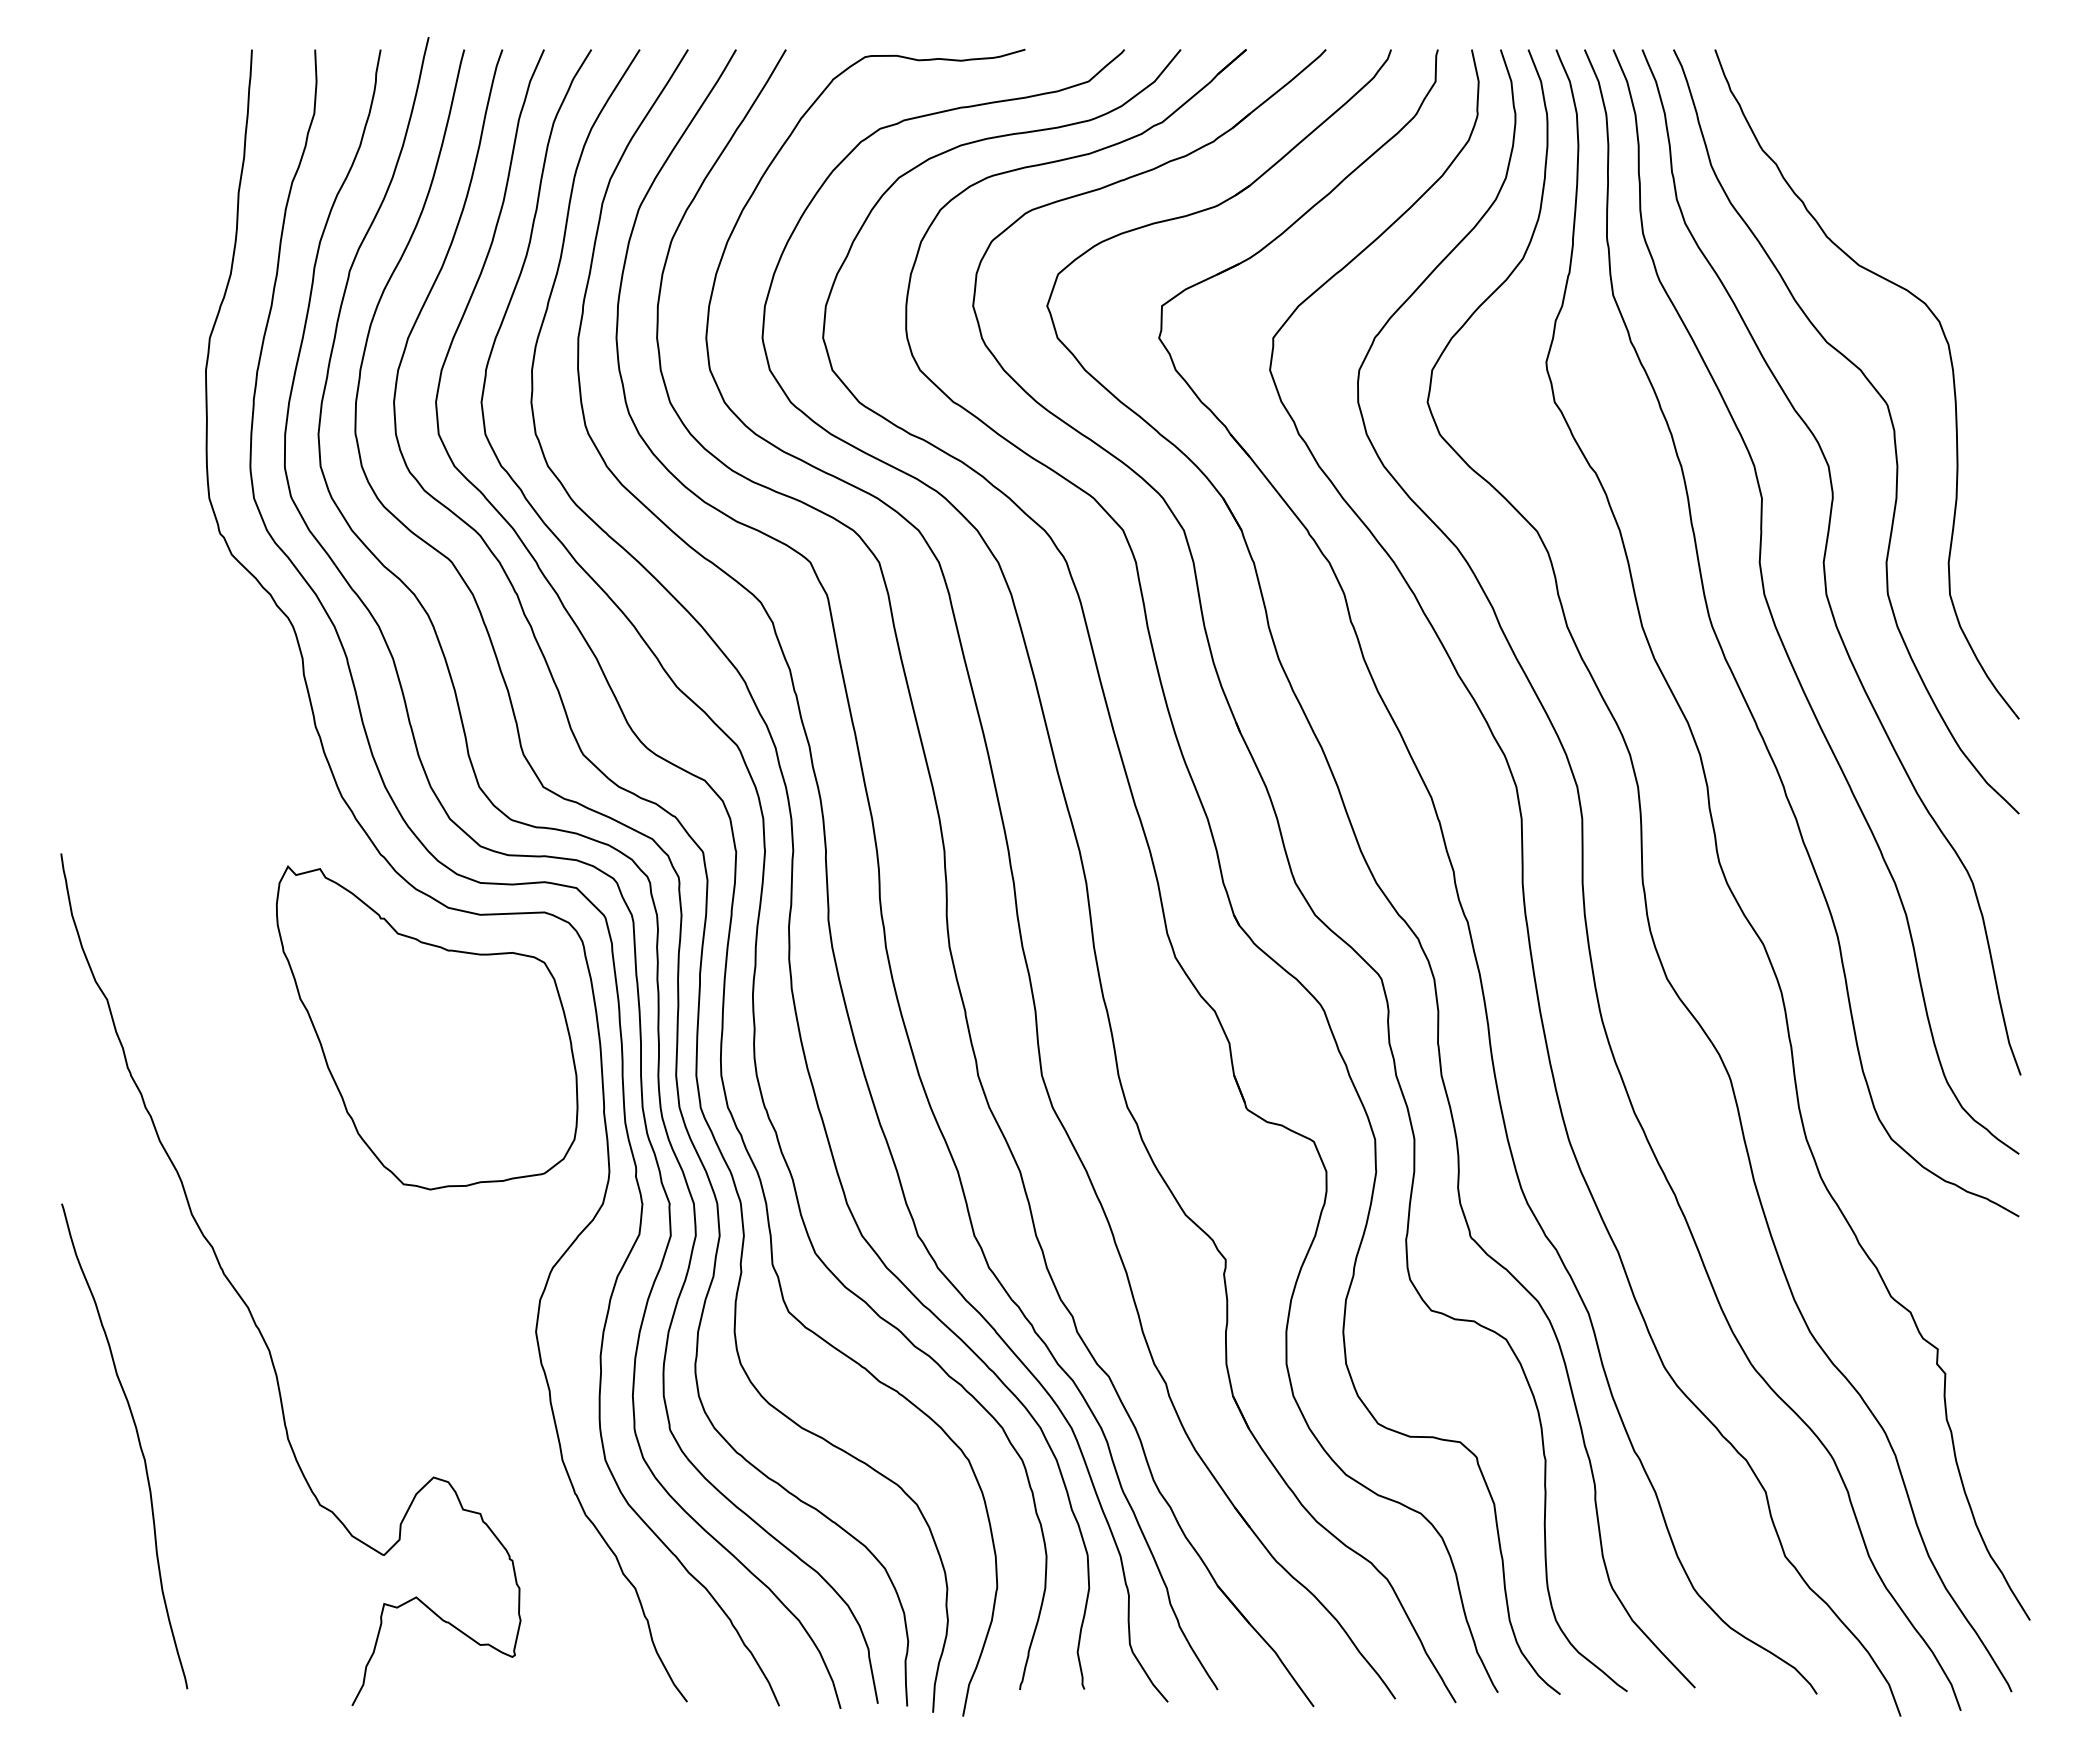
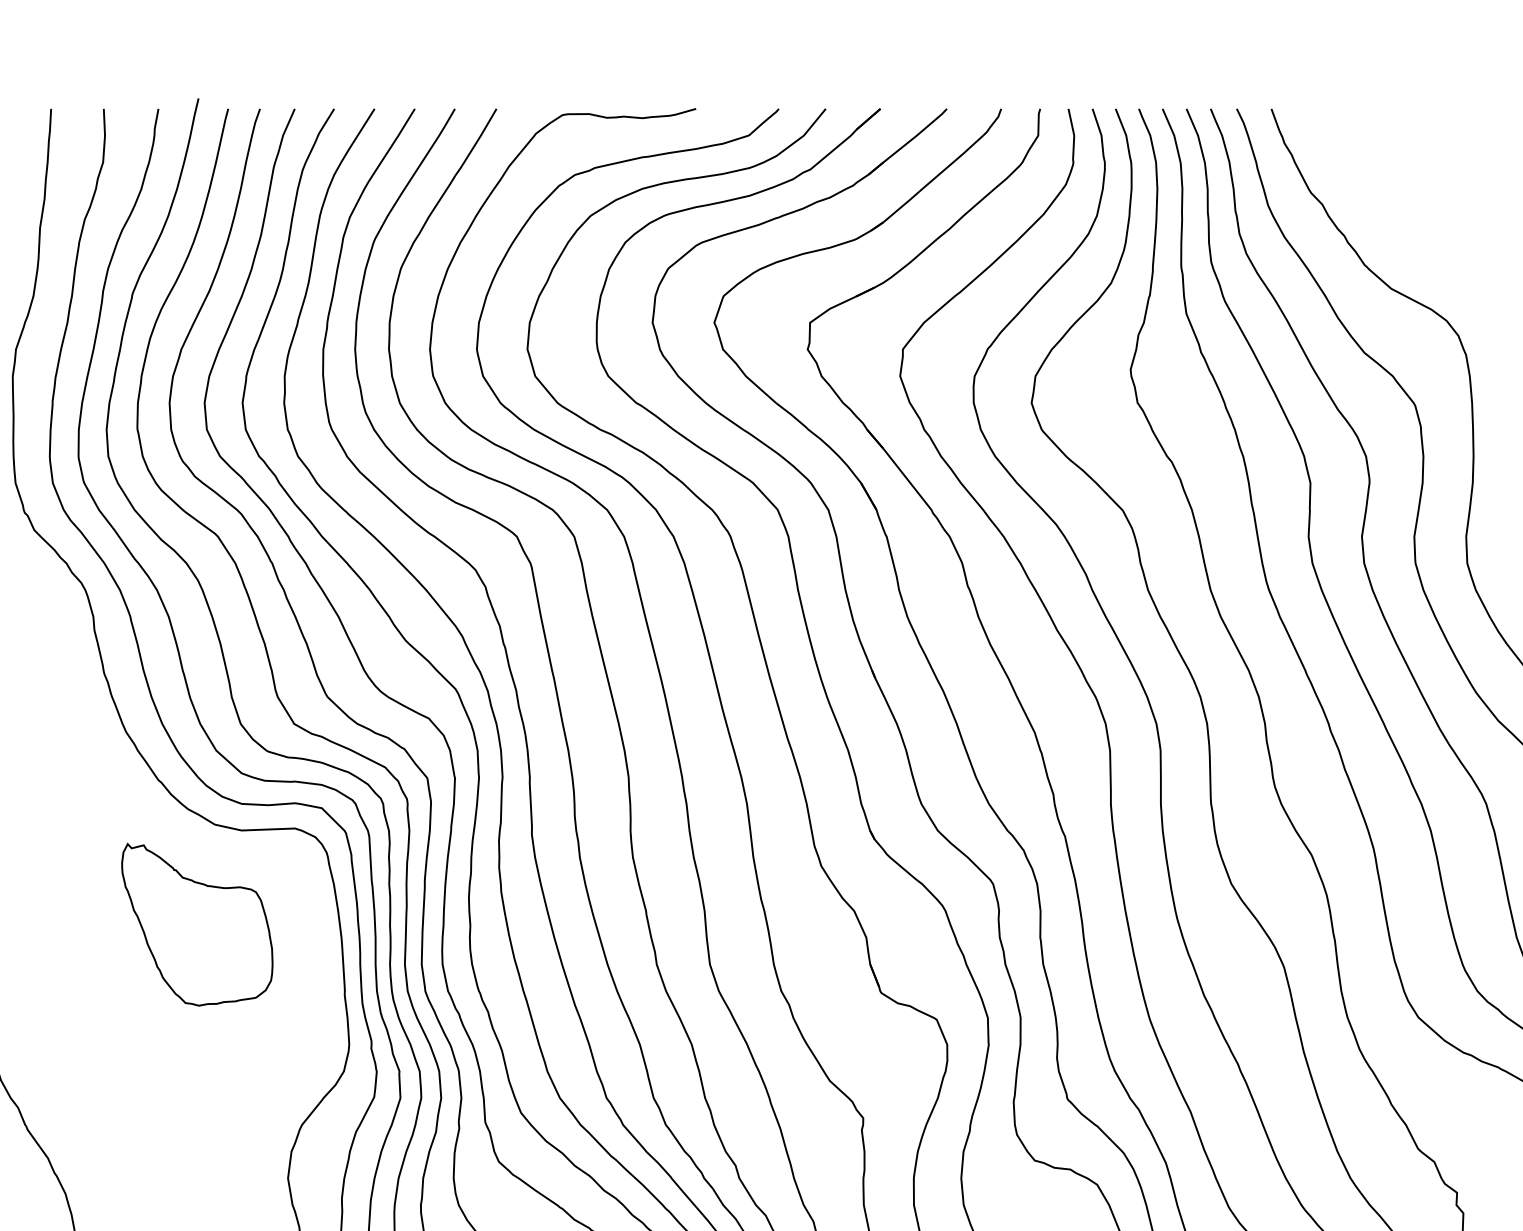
part: (427, 1027) -> (197, 924), size x0.6

